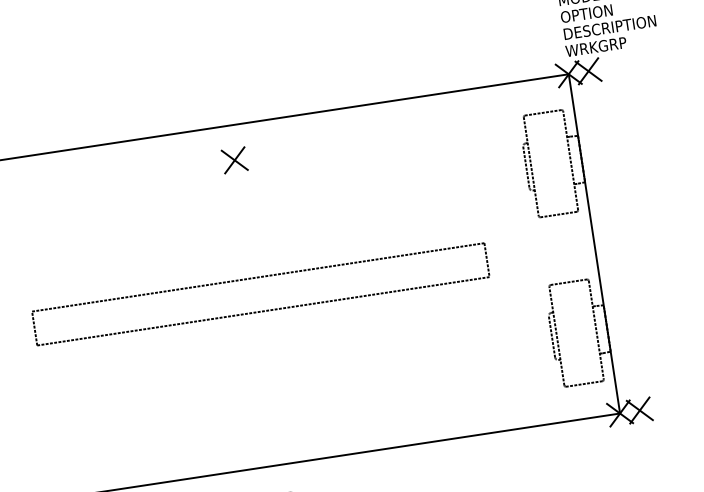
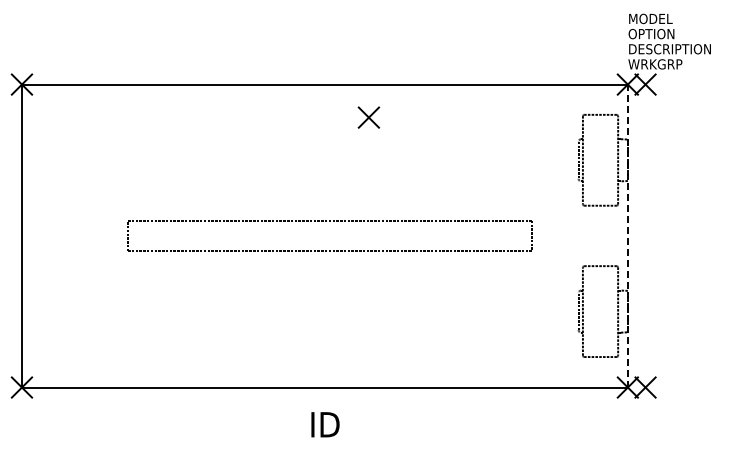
part: (234, 160) -> (368, 117), moved
line: (593, 243) -> (627, 235), solid -> dashed

